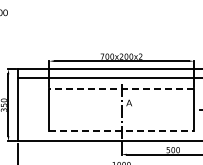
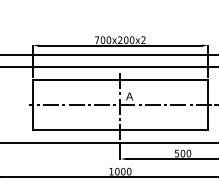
line: (121, 89) -> (120, 79), dashed -> solid
line: (121, 110) -> (120, 105), added
line: (122, 130) -> (121, 129), dashed -> solid

